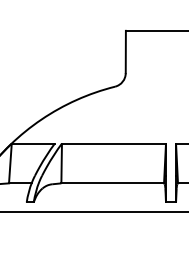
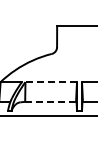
line: (114, 144) -> (51, 82), solid -> dashed
line: (112, 182) -> (50, 101), solid -> dashed

